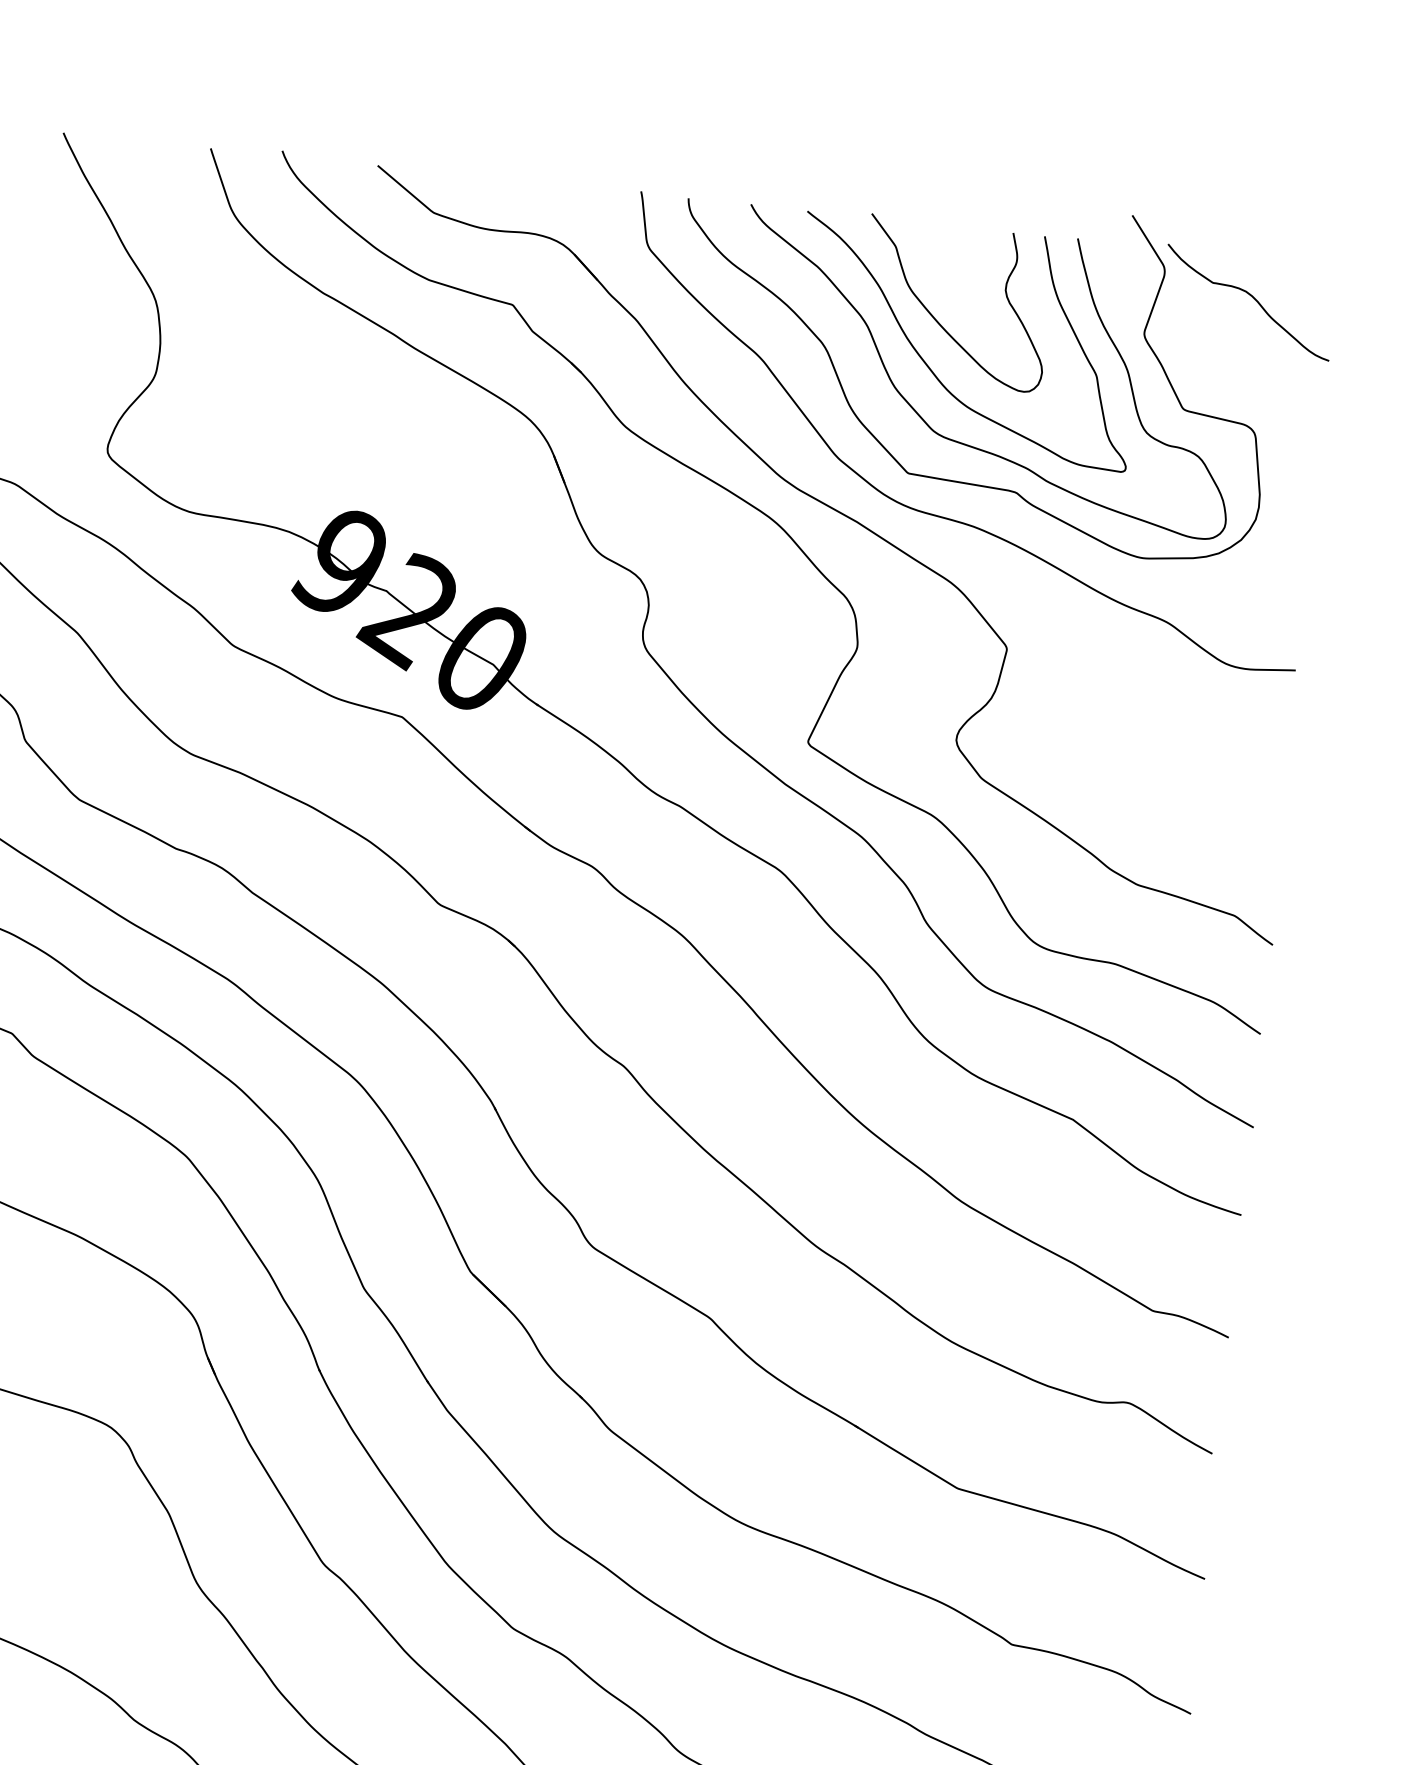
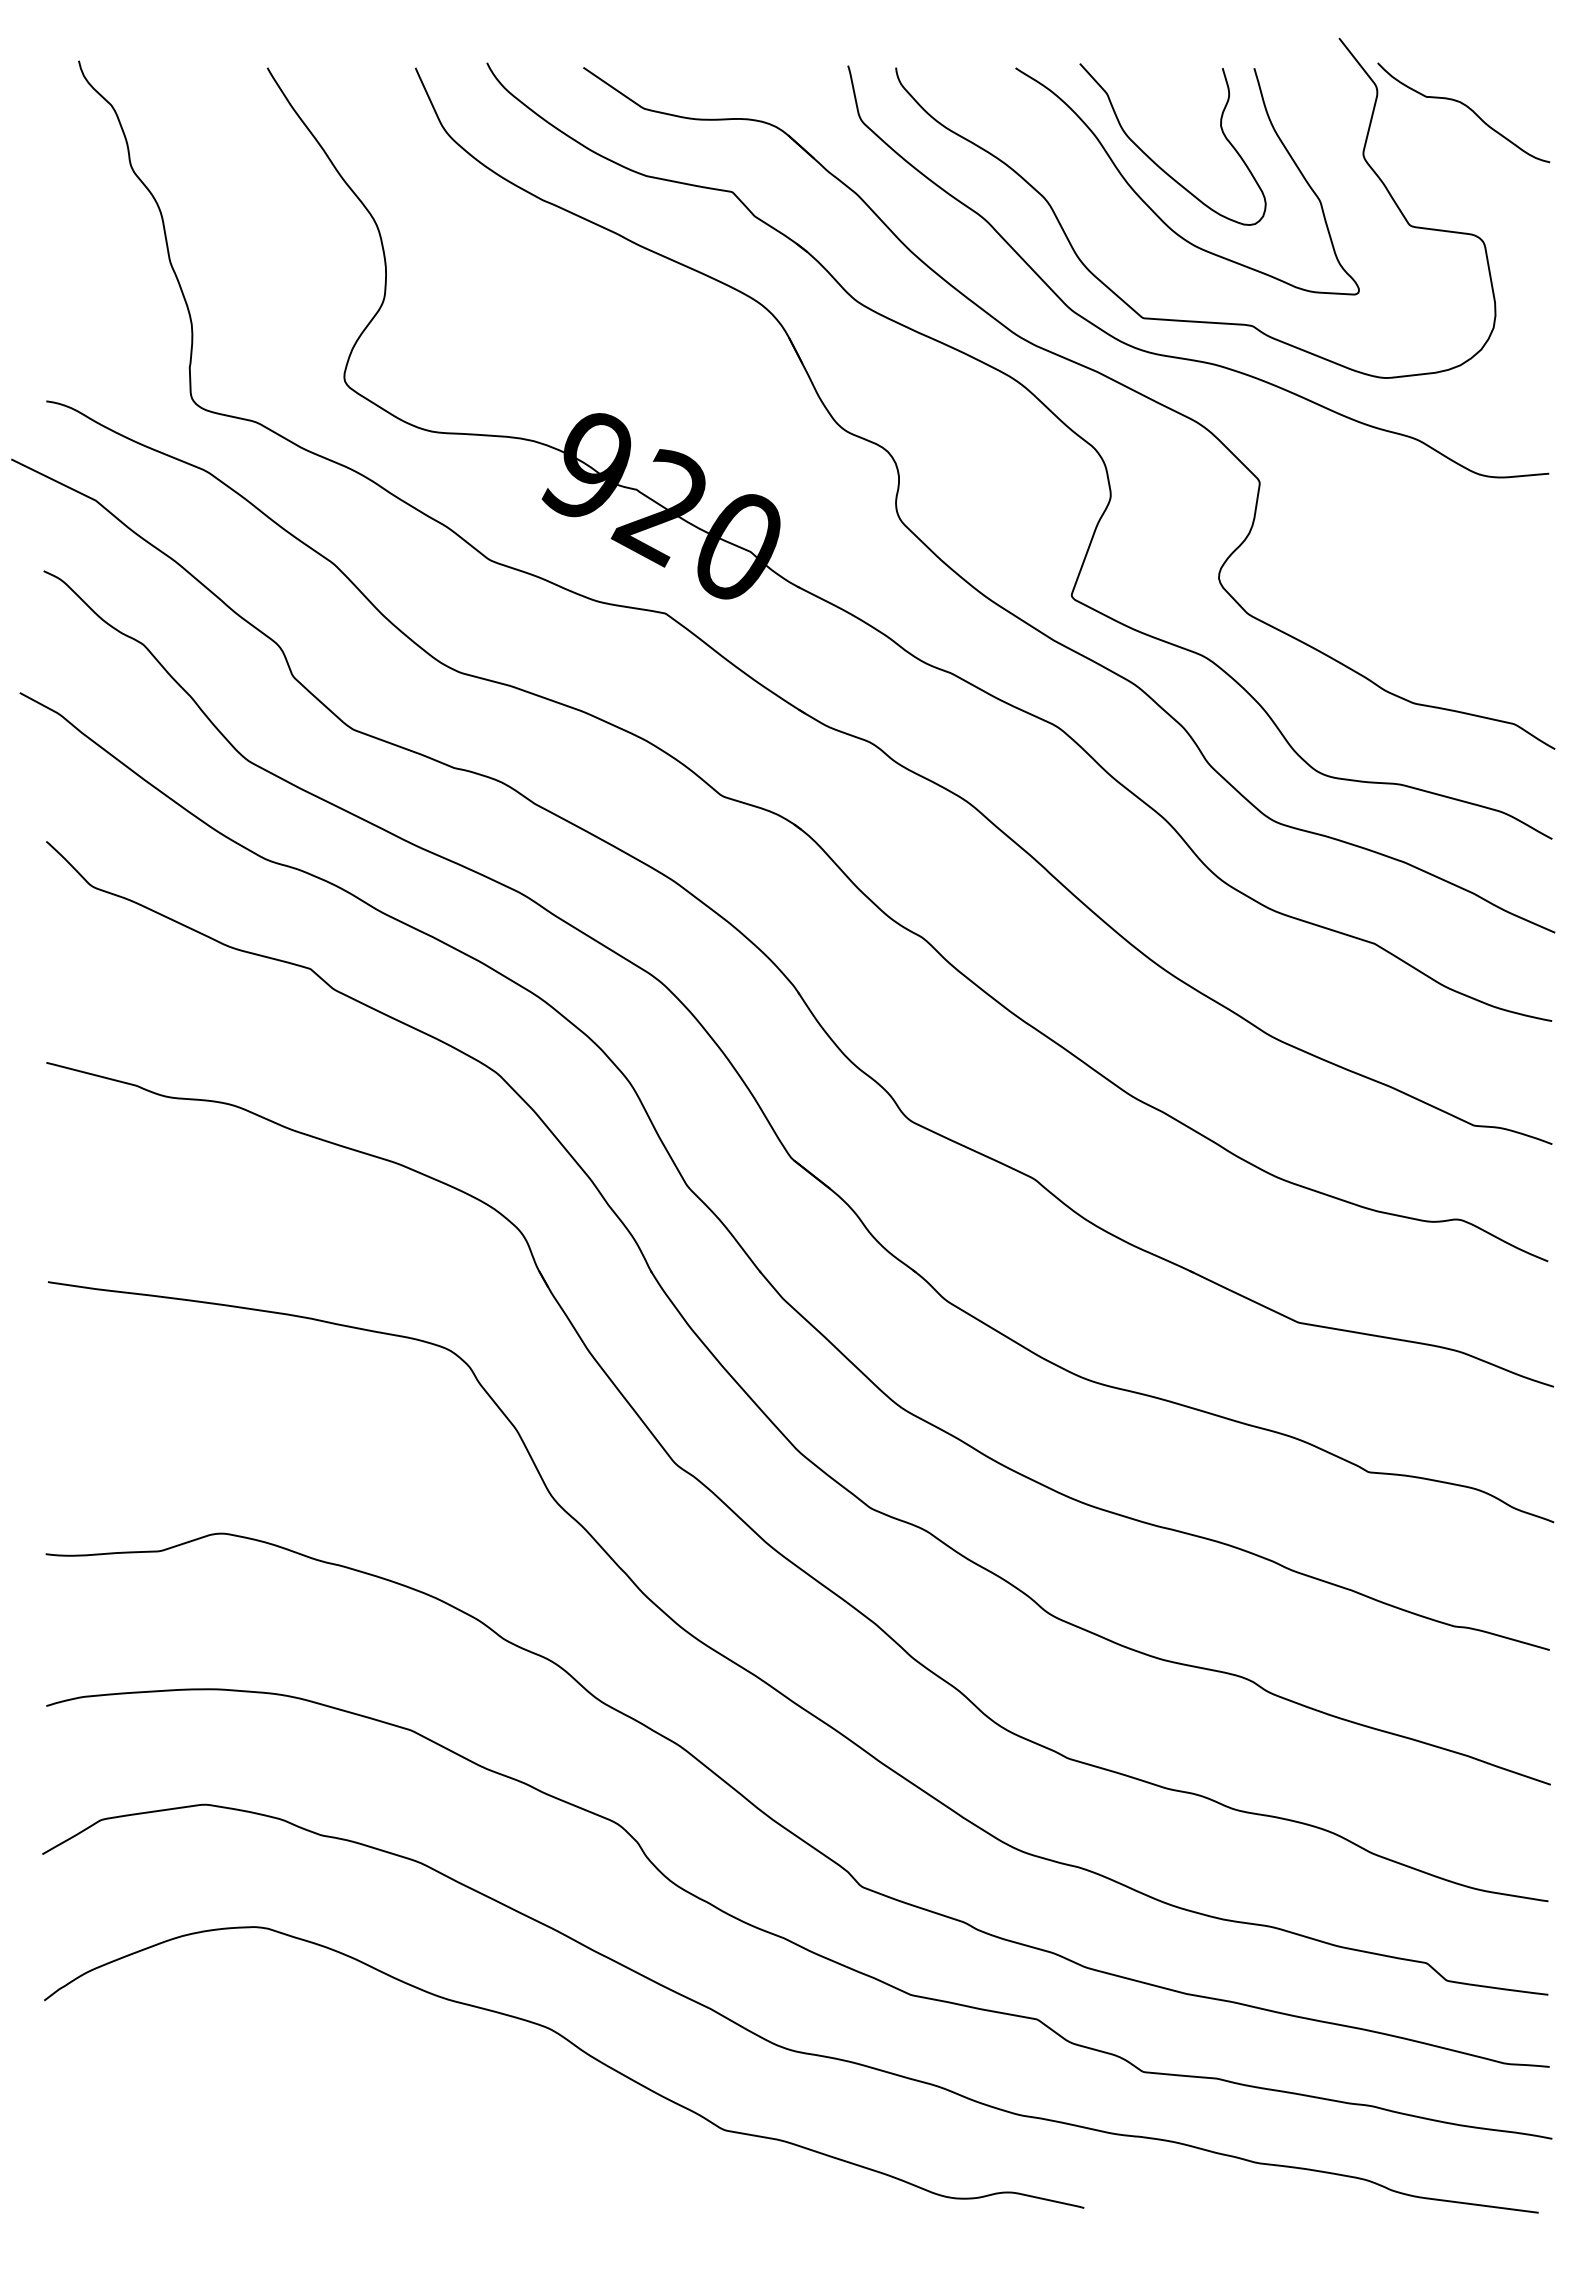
curve: (965, 443) -> (1197, 282), removed

